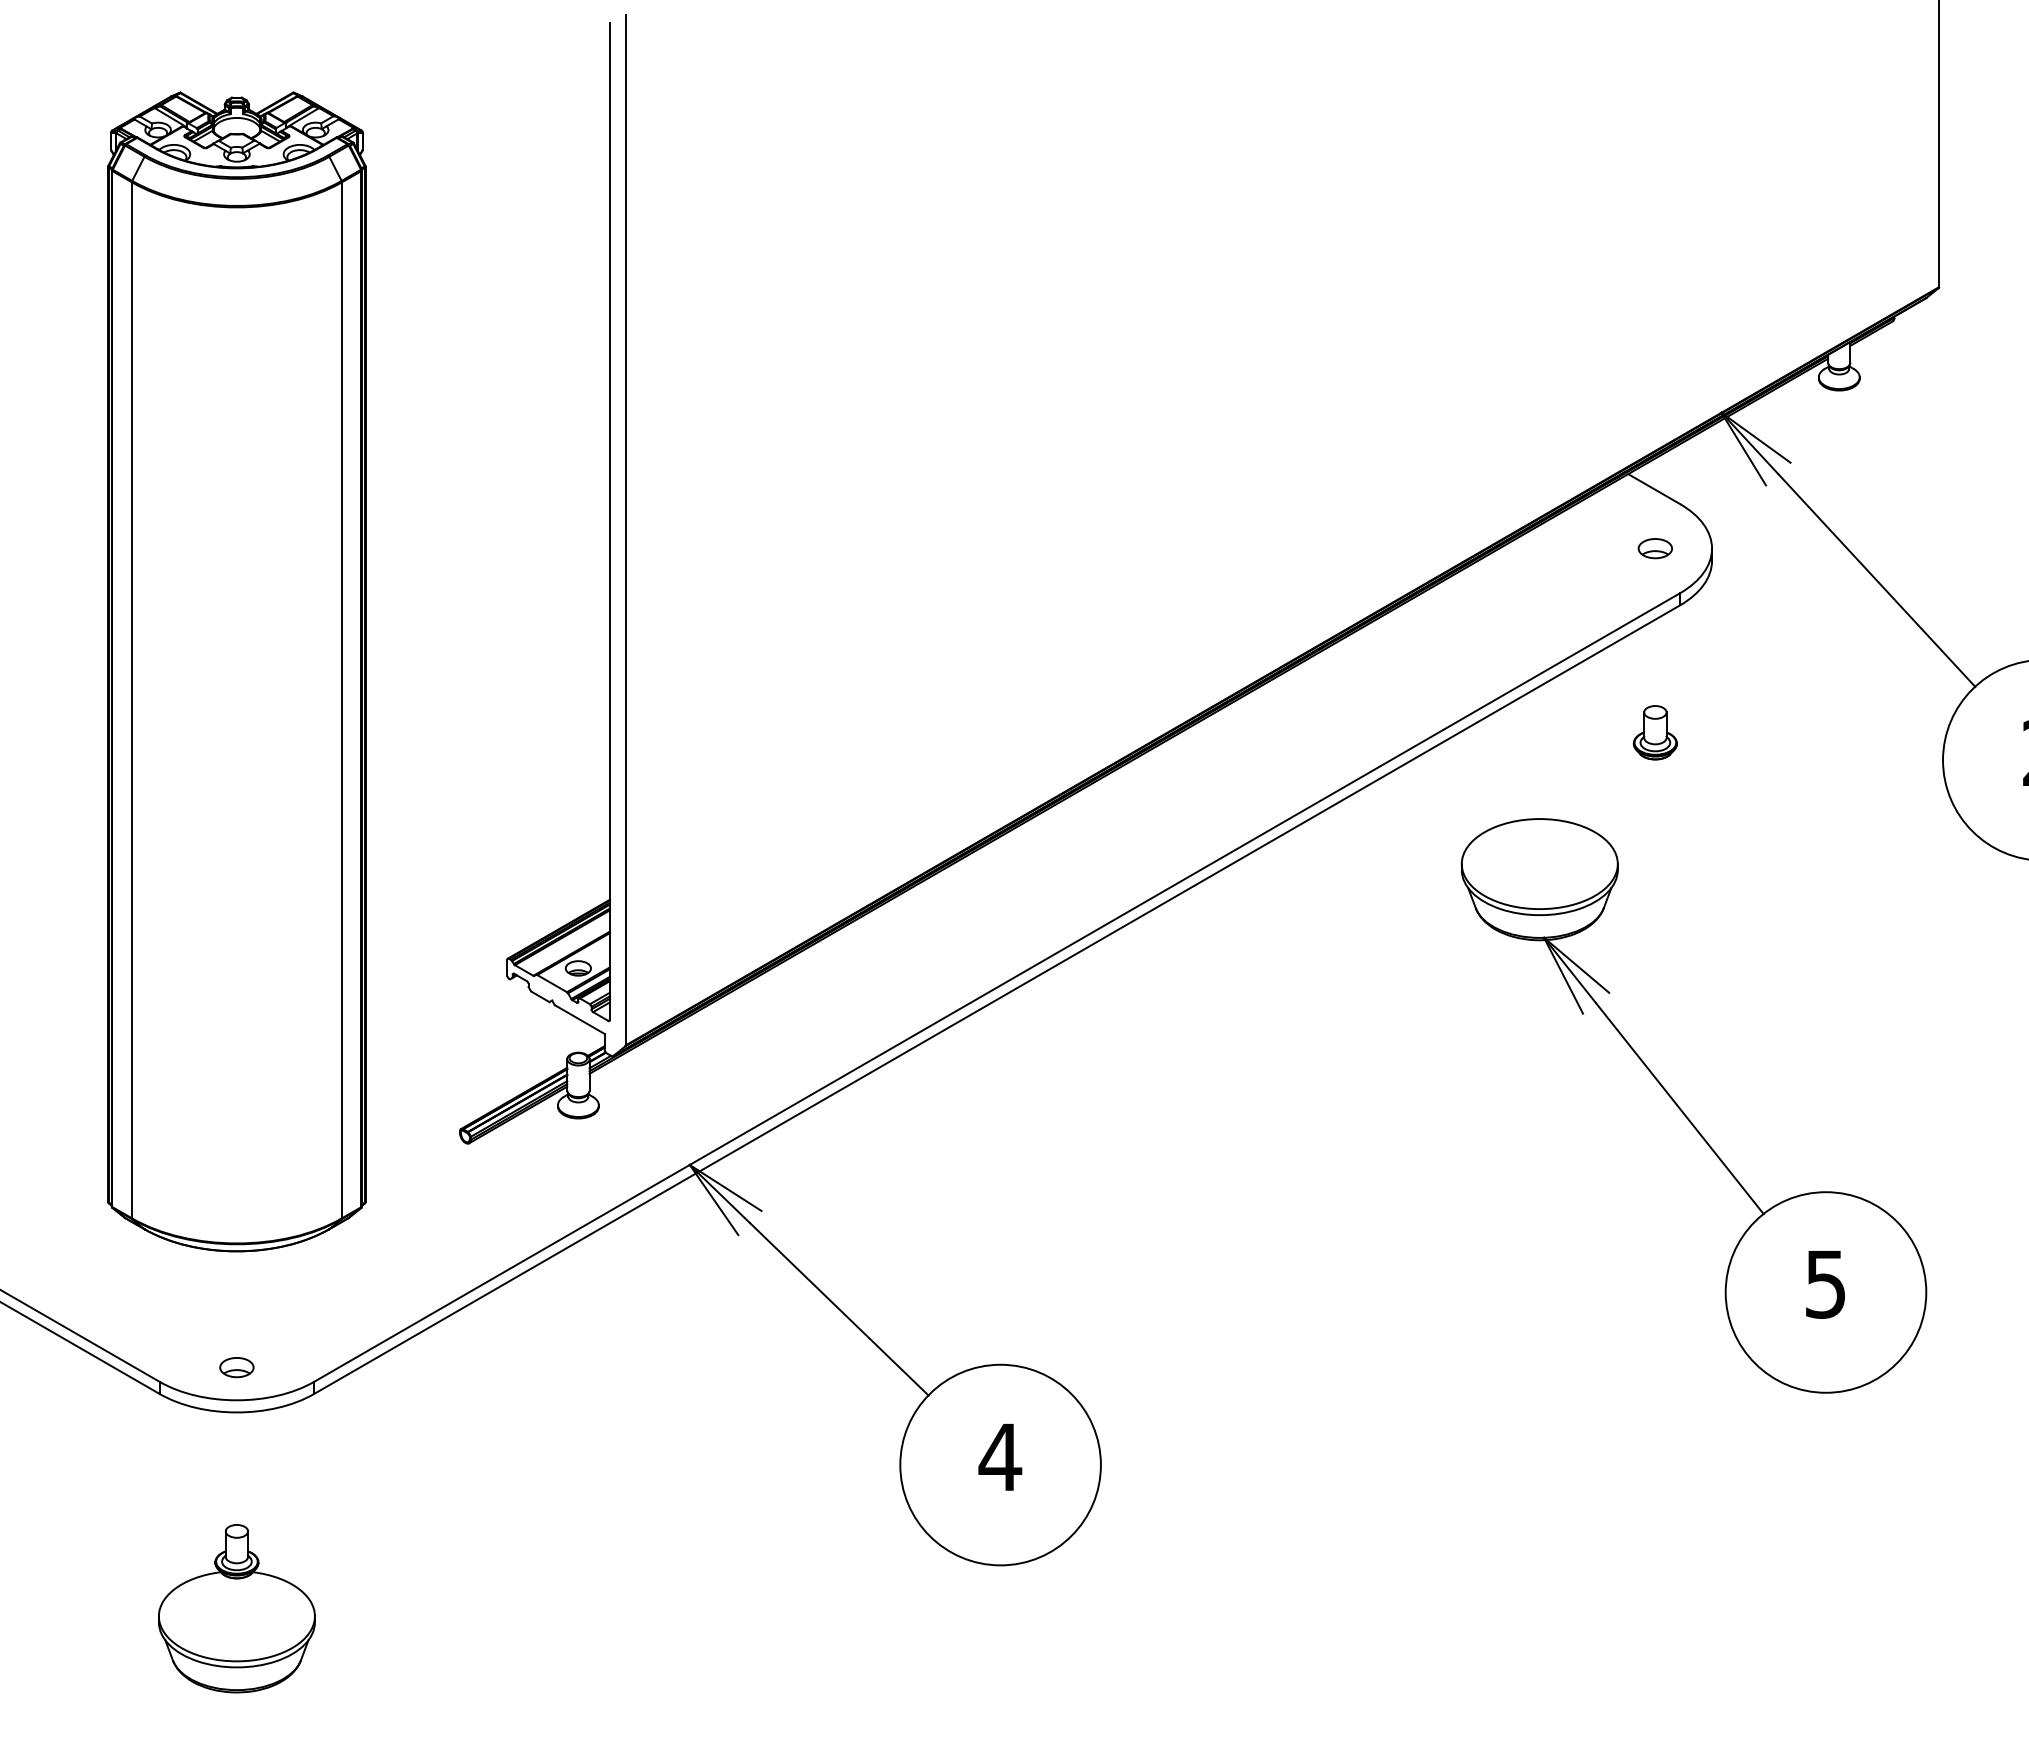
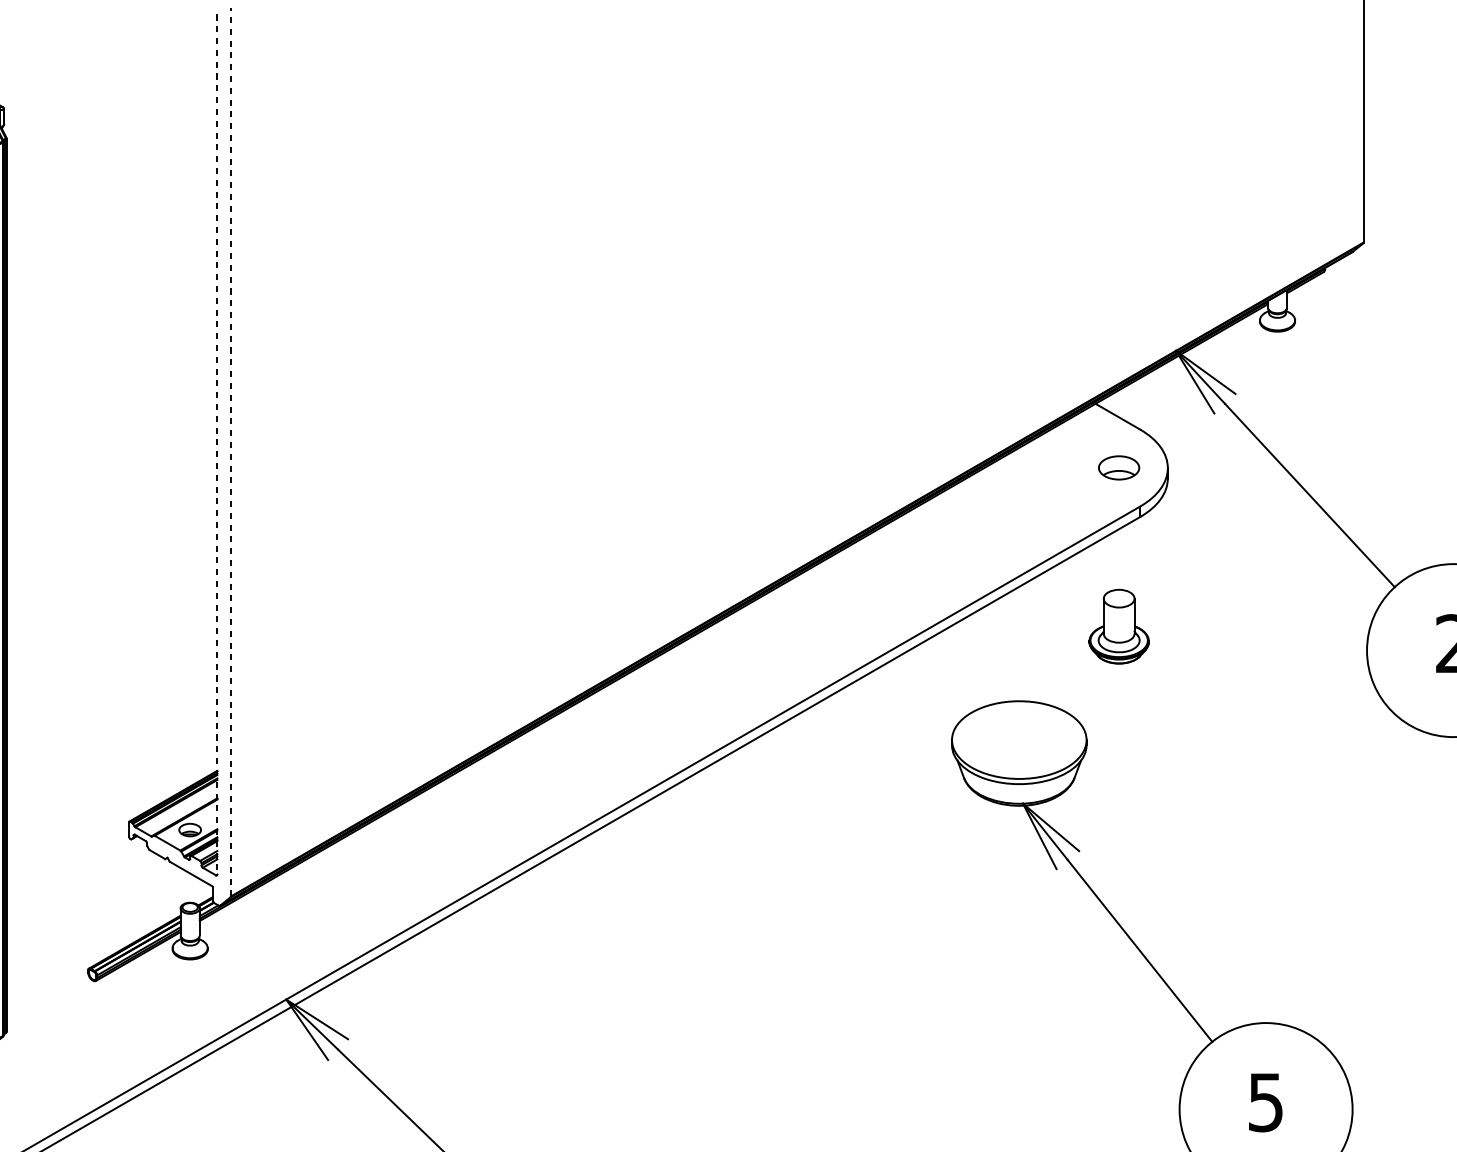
line: (609, 521) -> (217, 444), solid -> dashed
line: (625, 530) -> (230, 452), solid -> dashed
part: (1654, 548) -> (1118, 467), size x1.4
part: (1654, 732) -> (1118, 626), size x1.6

